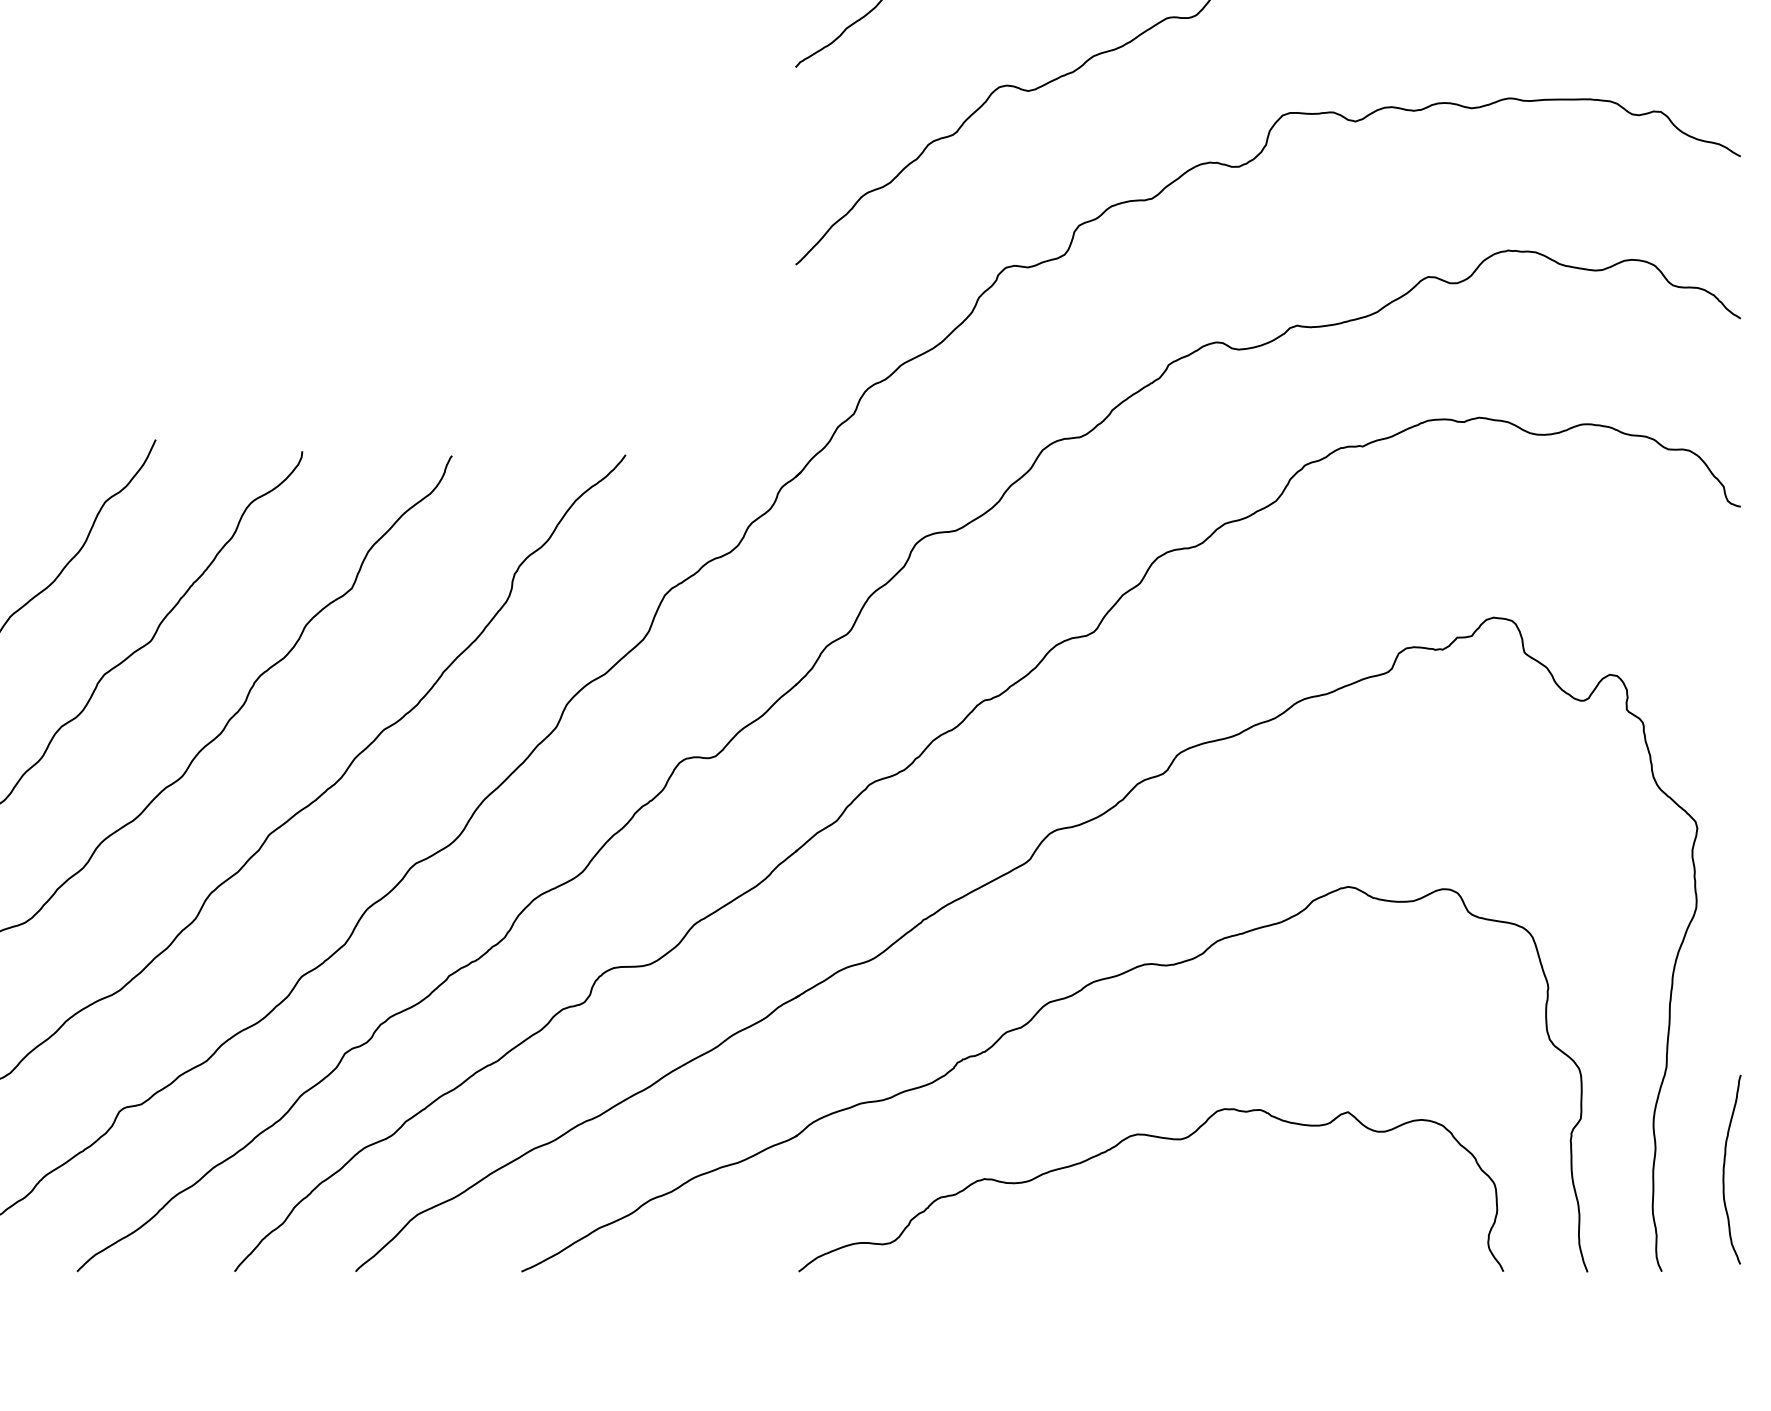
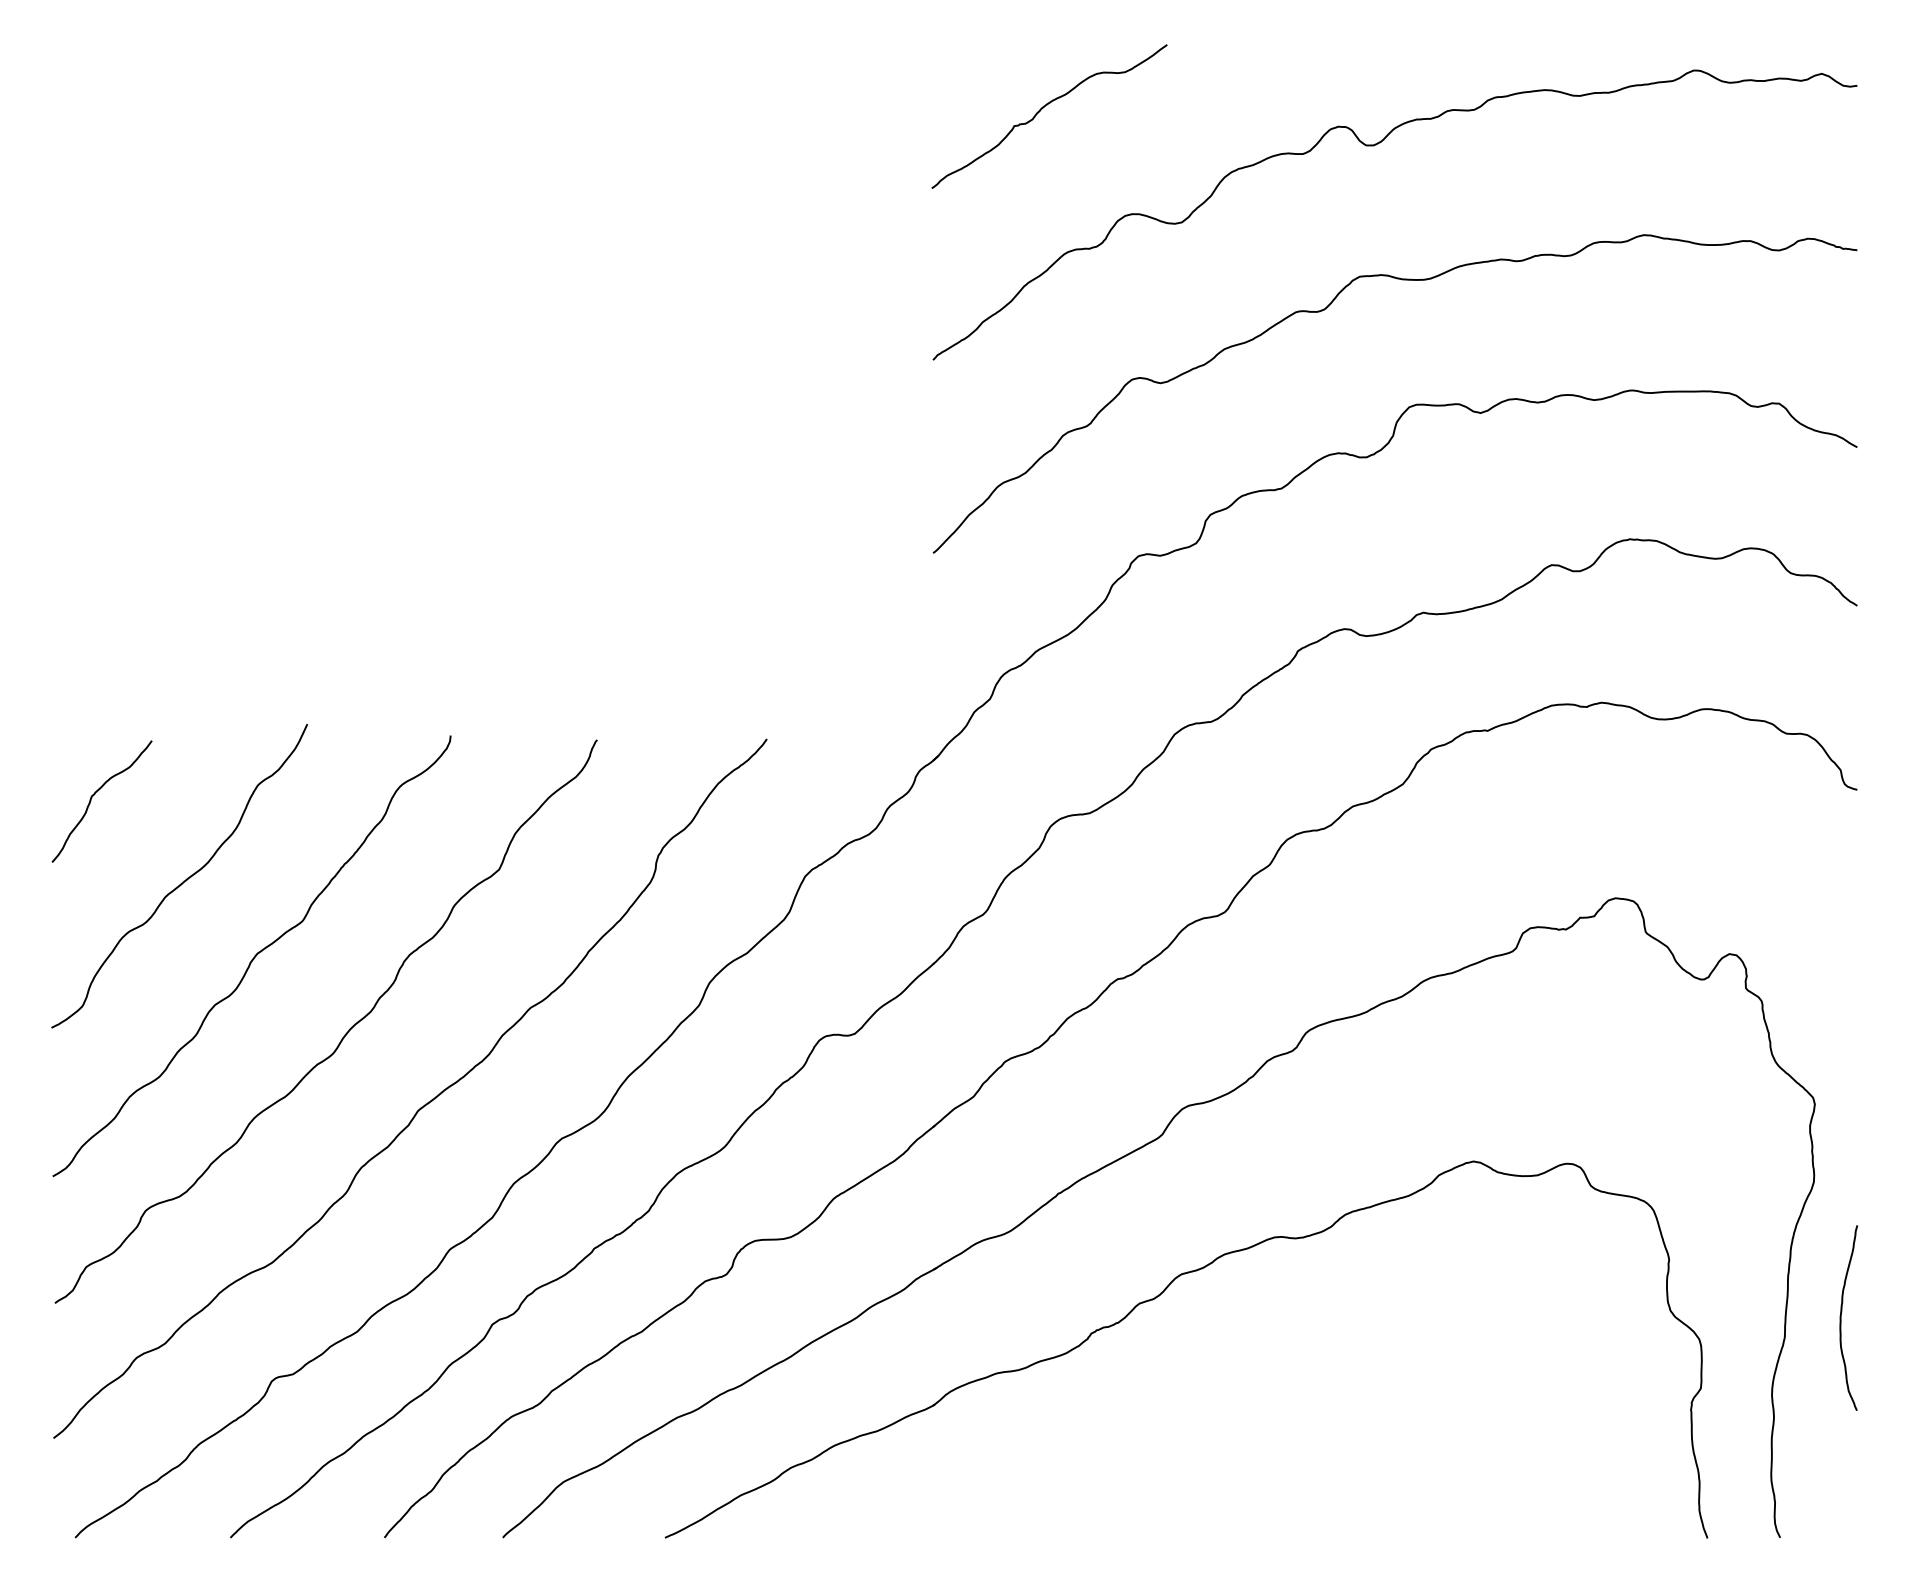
curve: (1158, 1138) -> (1287, 1407), removed
curve: (1724, 1169) -> (1841, 1317), moved

